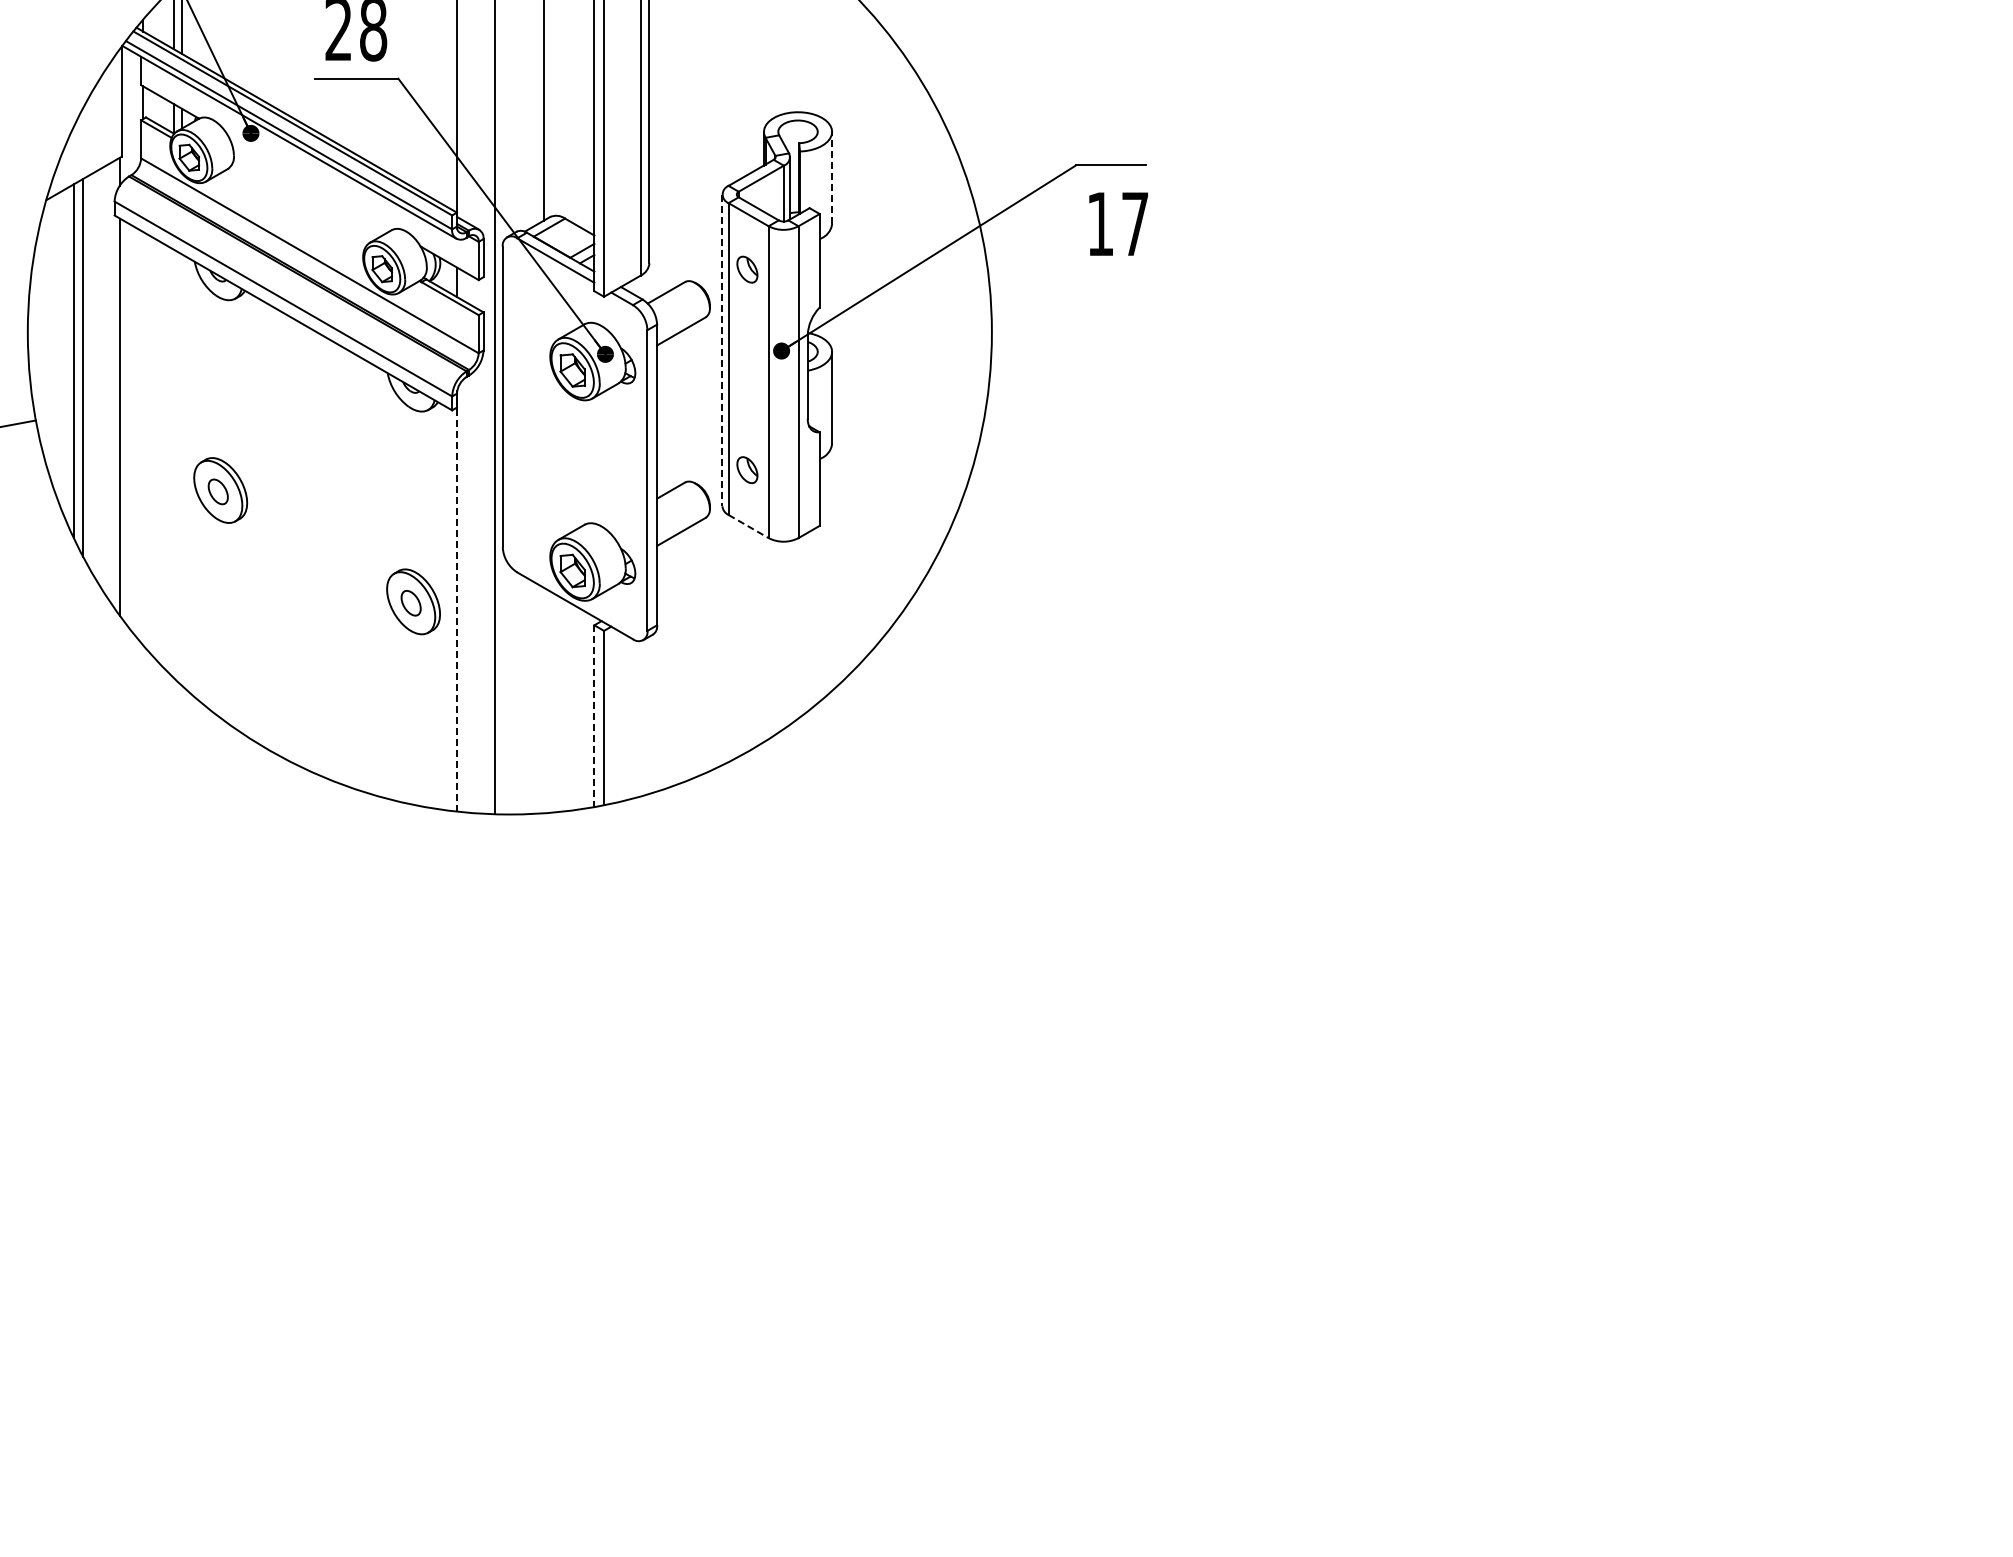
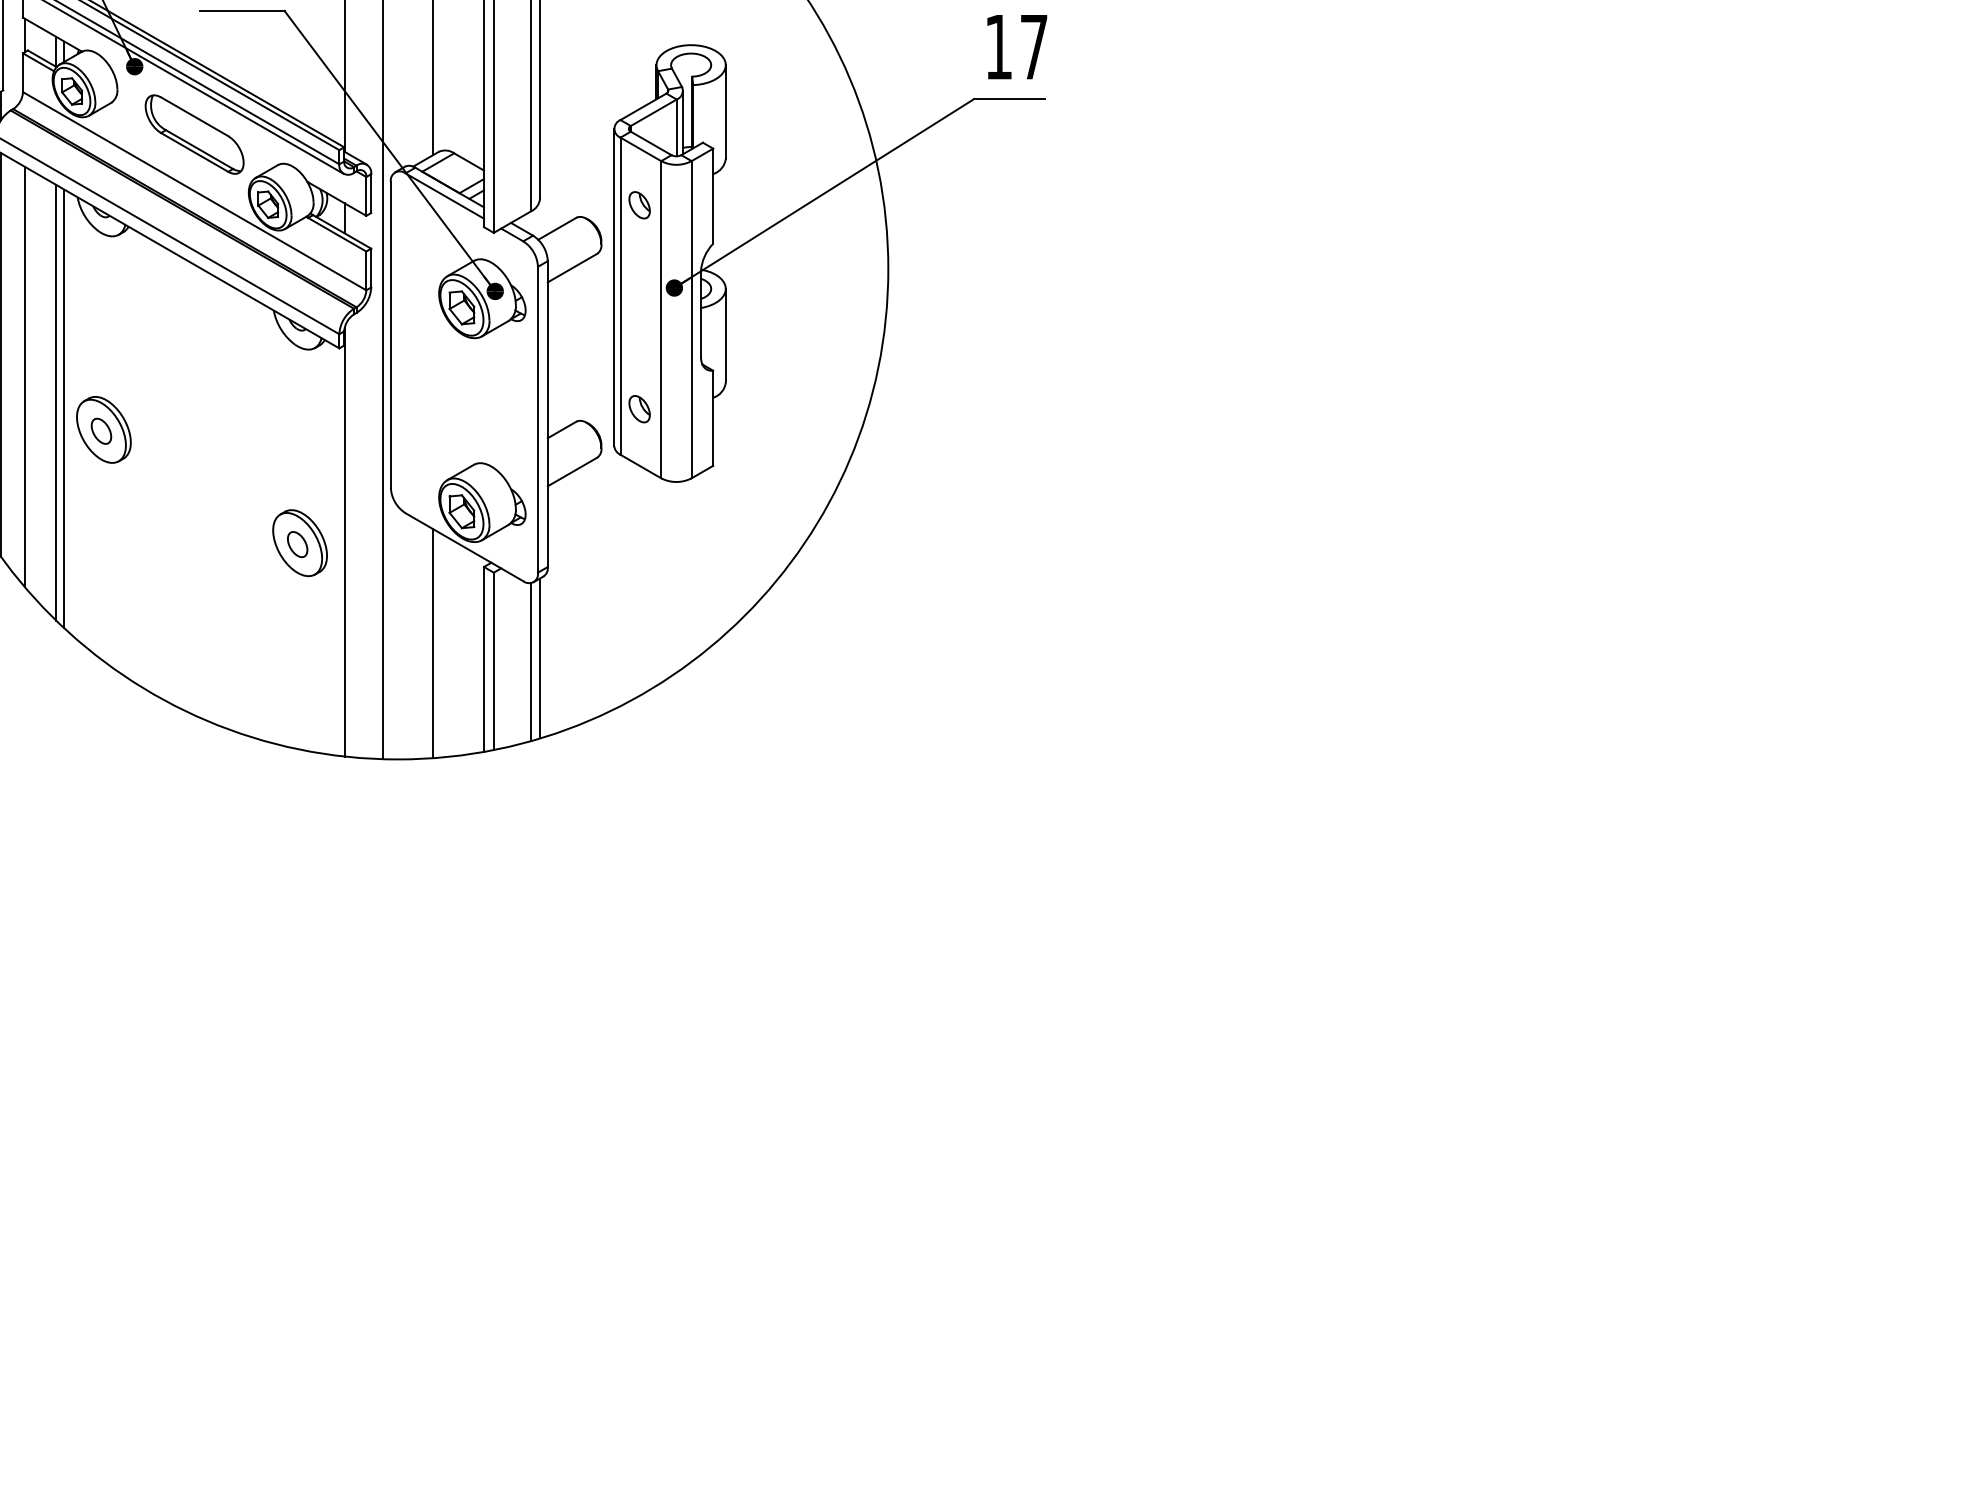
line: (832, 177) -> (726, 111), dashed -> solid
part: (309, 199) -> (194, 133), added
text: (1118, 223) -> (1017, 46), moved
line: (722, 350) -> (614, 287), dashed -> solid
line: (143, 438) -> (25, 376), added
line: (173, 463) -> (55, 402), added
line: (181, 469) -> (64, 408), added
line: (749, 526) -> (641, 466), dashed -> solid
line: (457, 600) -> (344, 541), dashed -> solid
line: (543, 700) -> (432, 643), added
line: (649, 714) -> (540, 657), added
line: (594, 716) -> (484, 659), dashed -> solid
line: (640, 718) -> (530, 661), added

